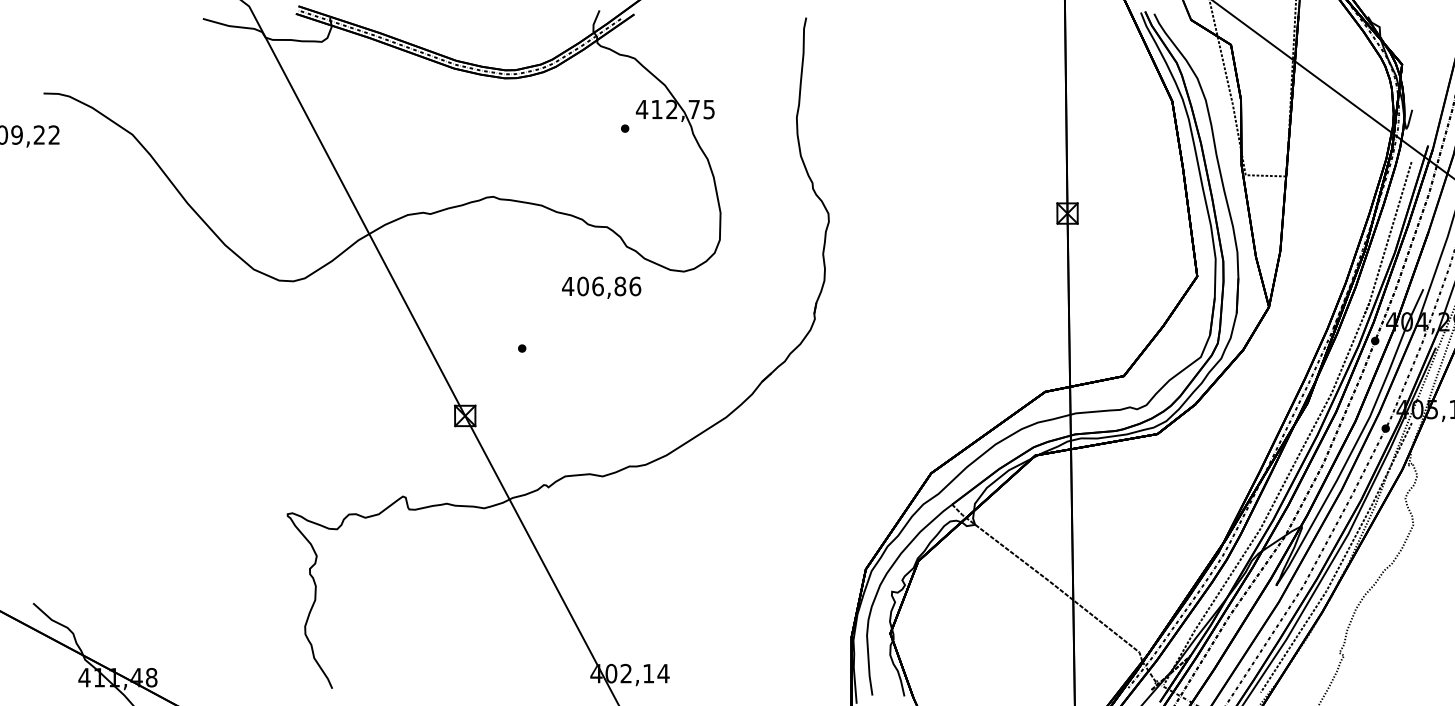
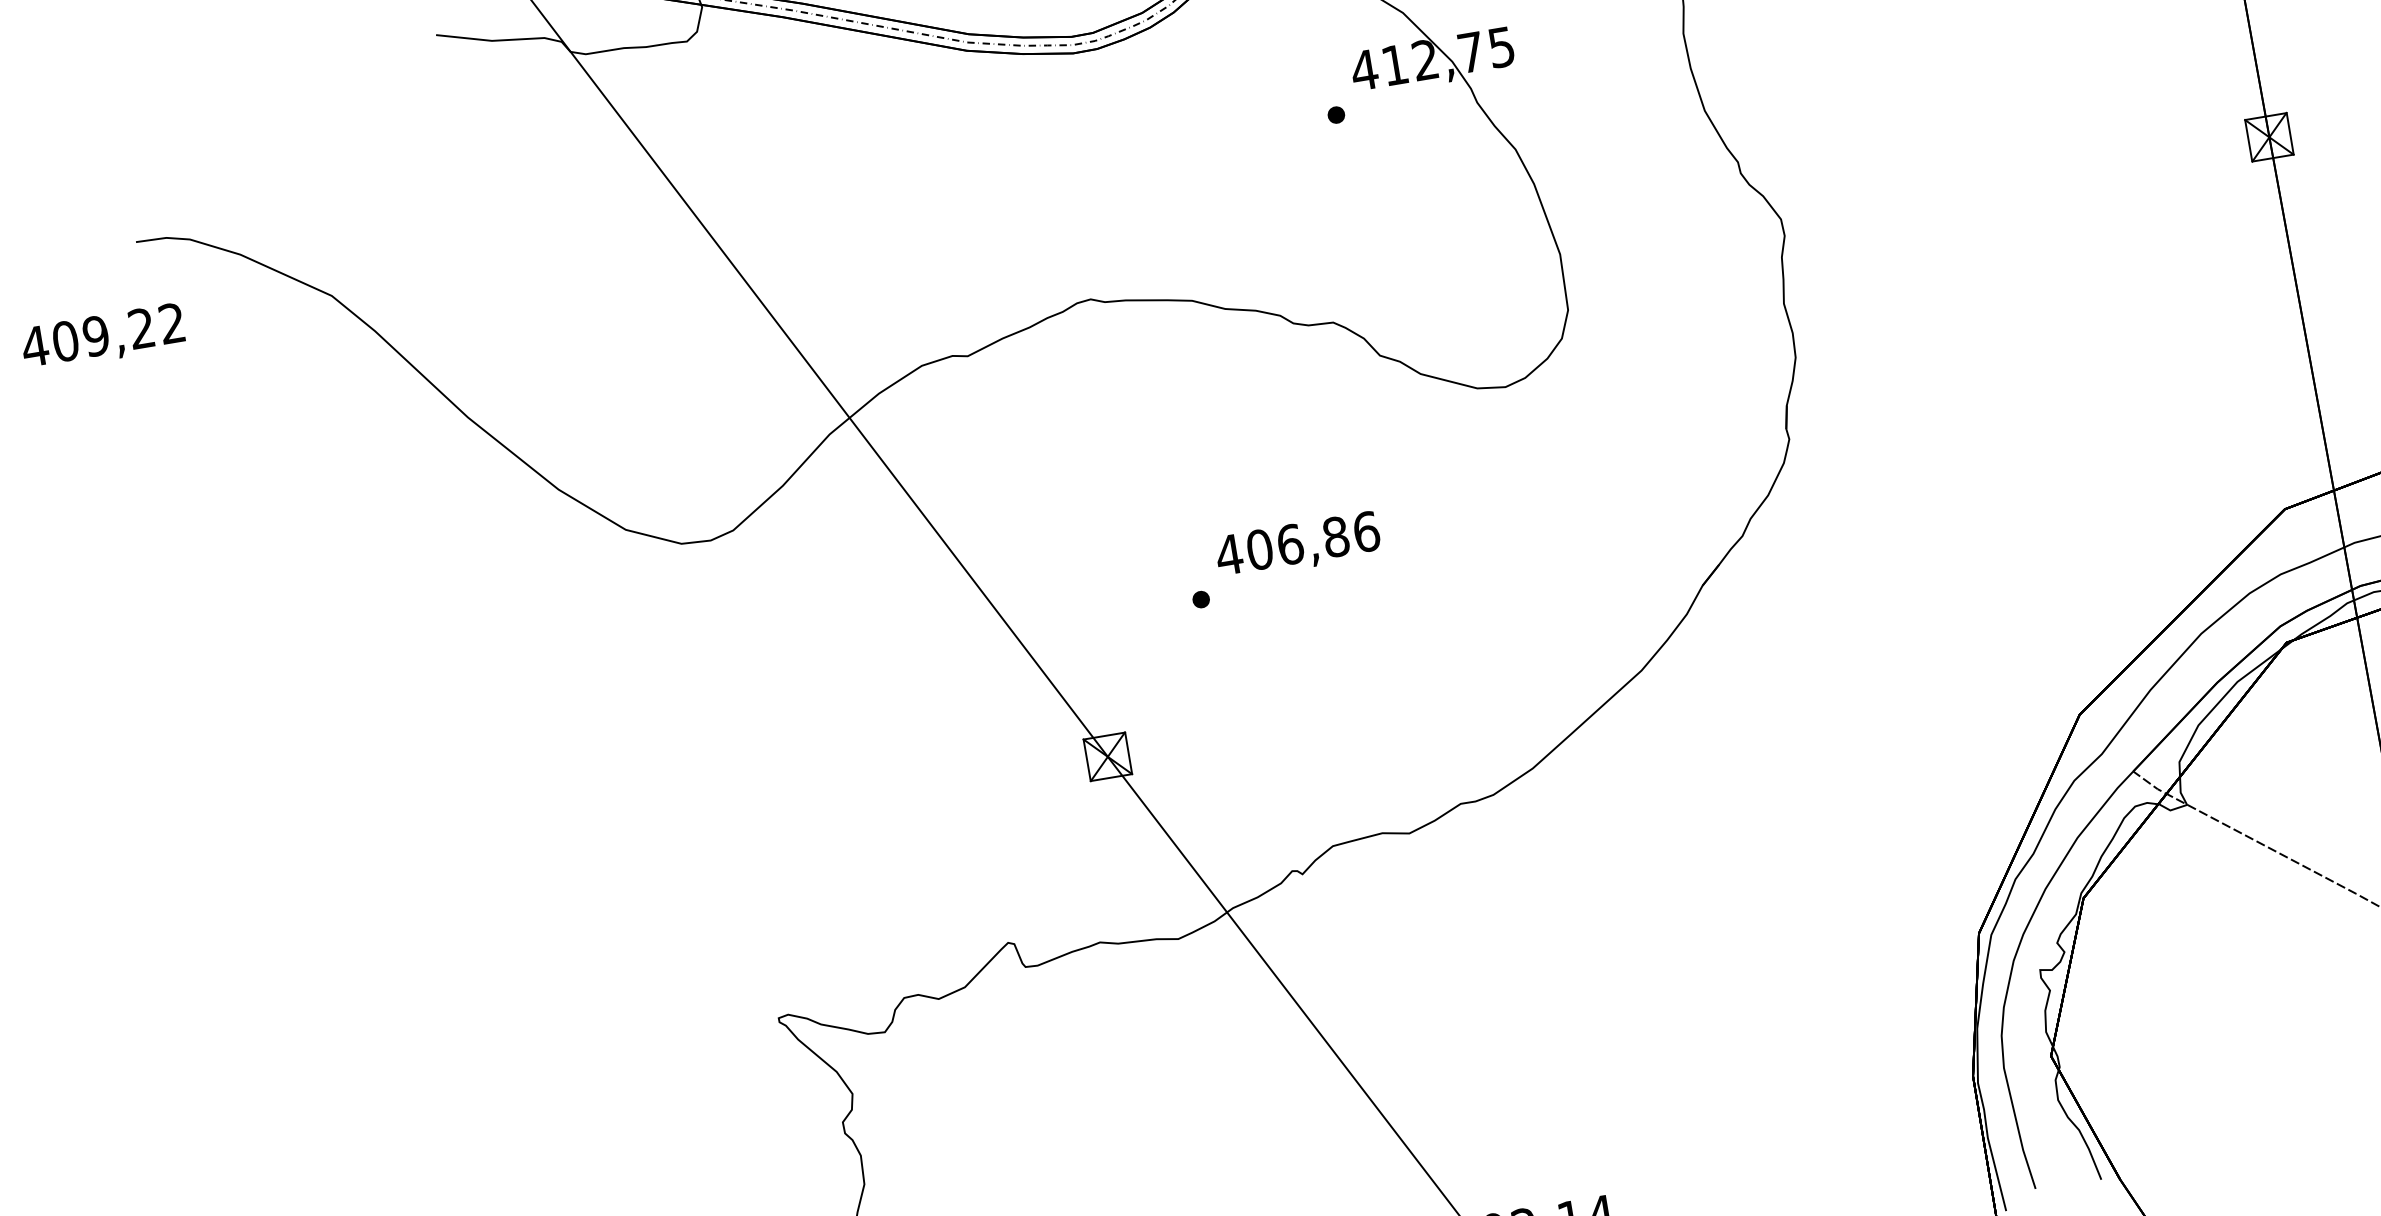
text: (601, 287) -> (1297, 545), moved

